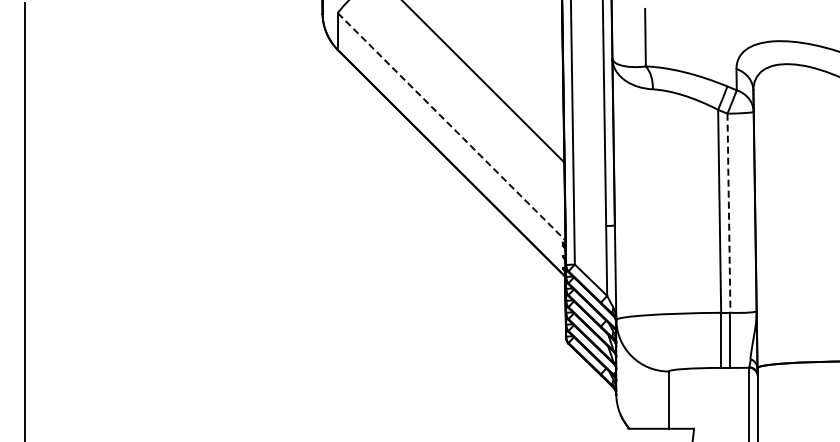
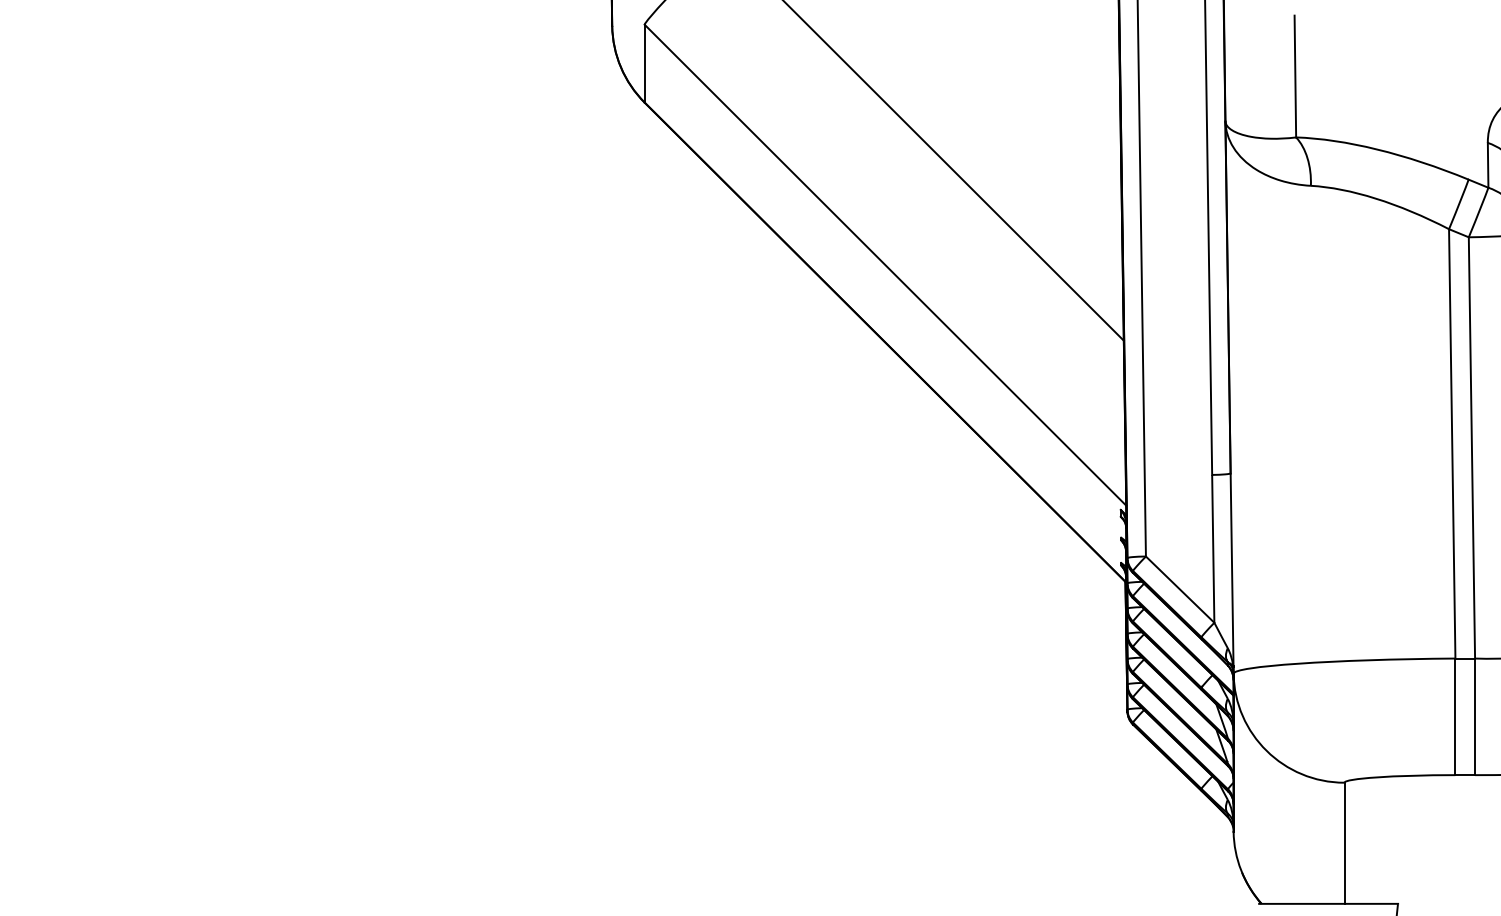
line: (451, 126) -> (884, 264), dashed -> solid
line: (728, 213) -> (1470, 448), dashed -> solid

